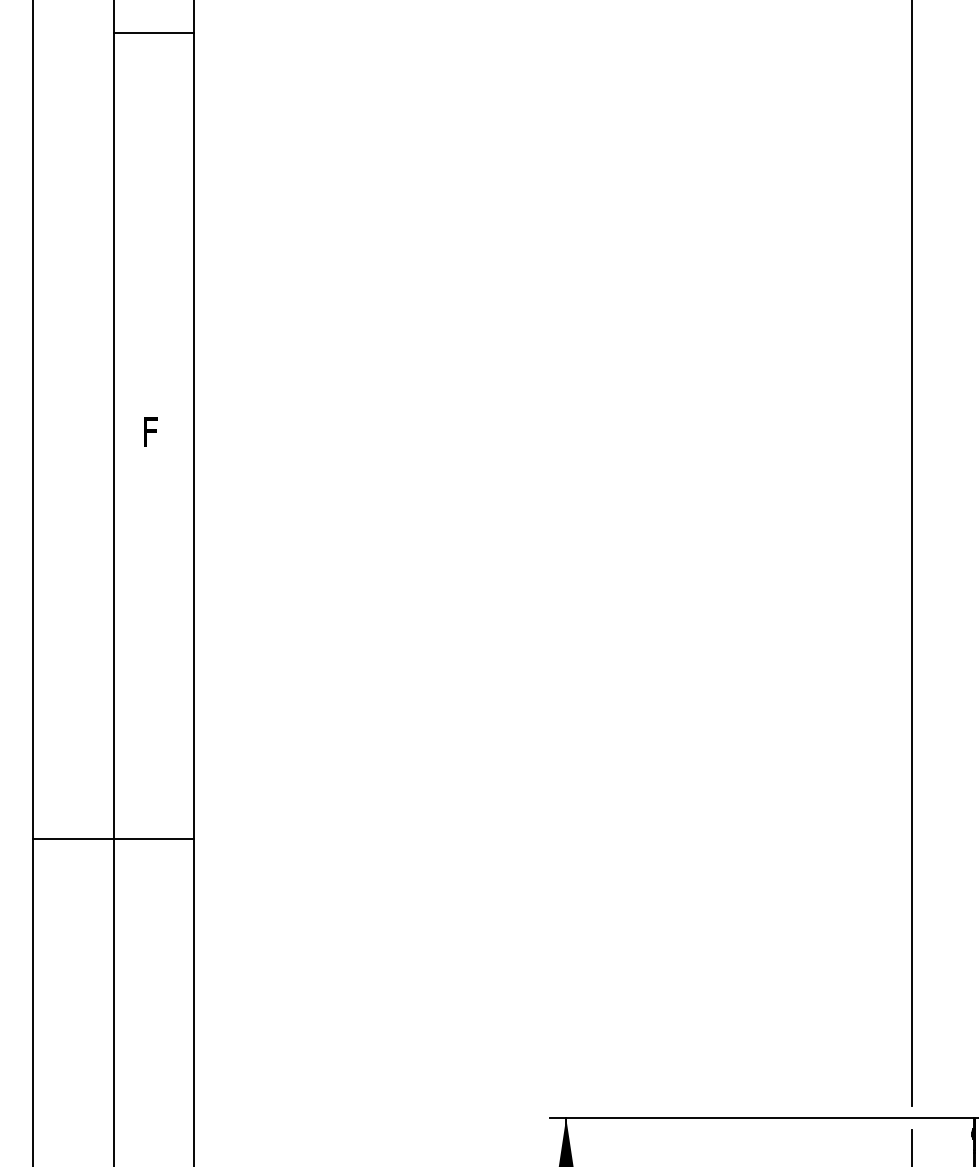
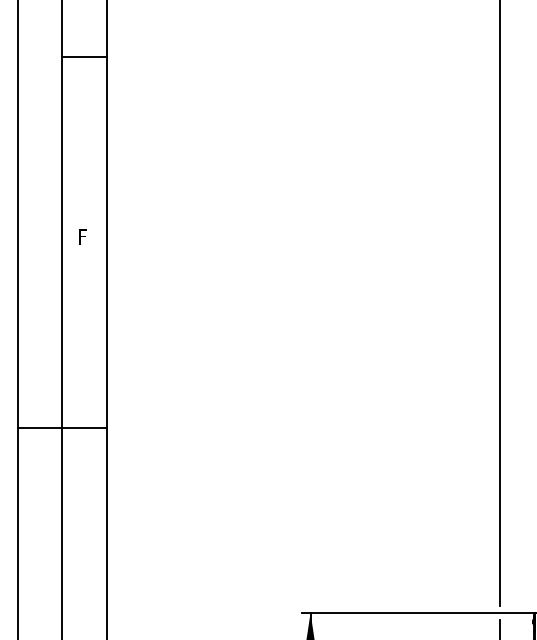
line: (153, 33) -> (84, 57), moved
line: (113, 837) -> (62, 427), moved

